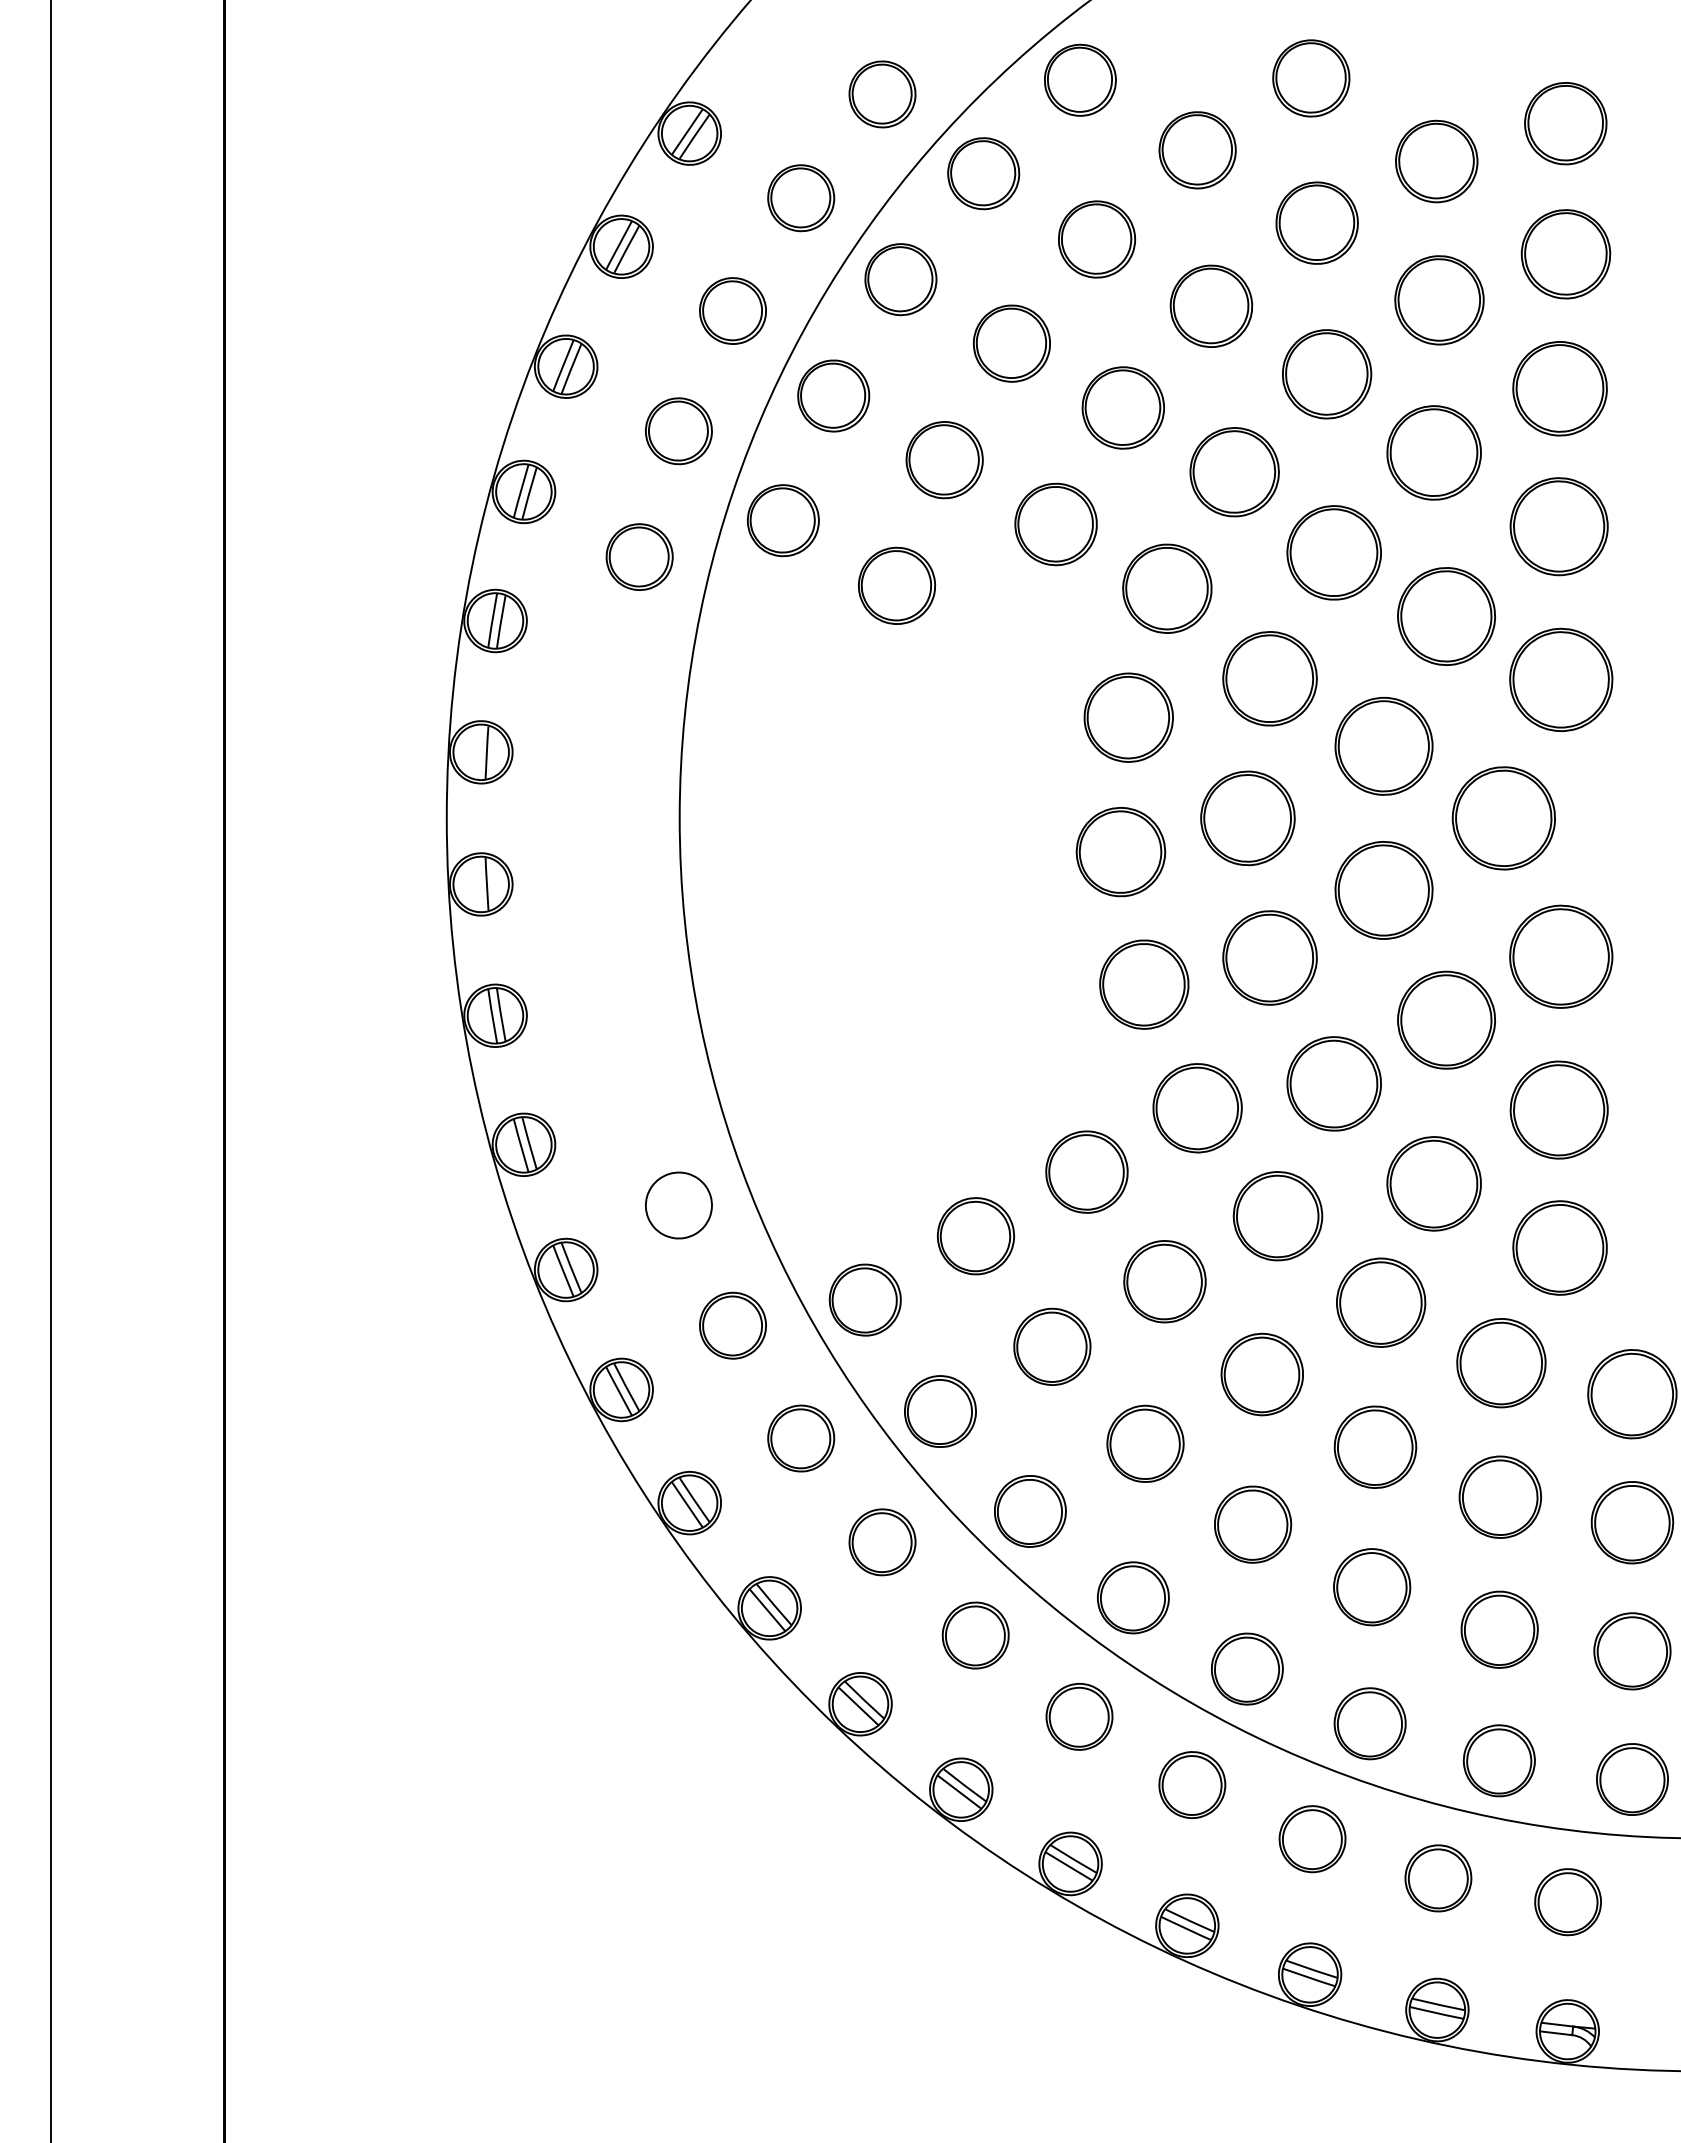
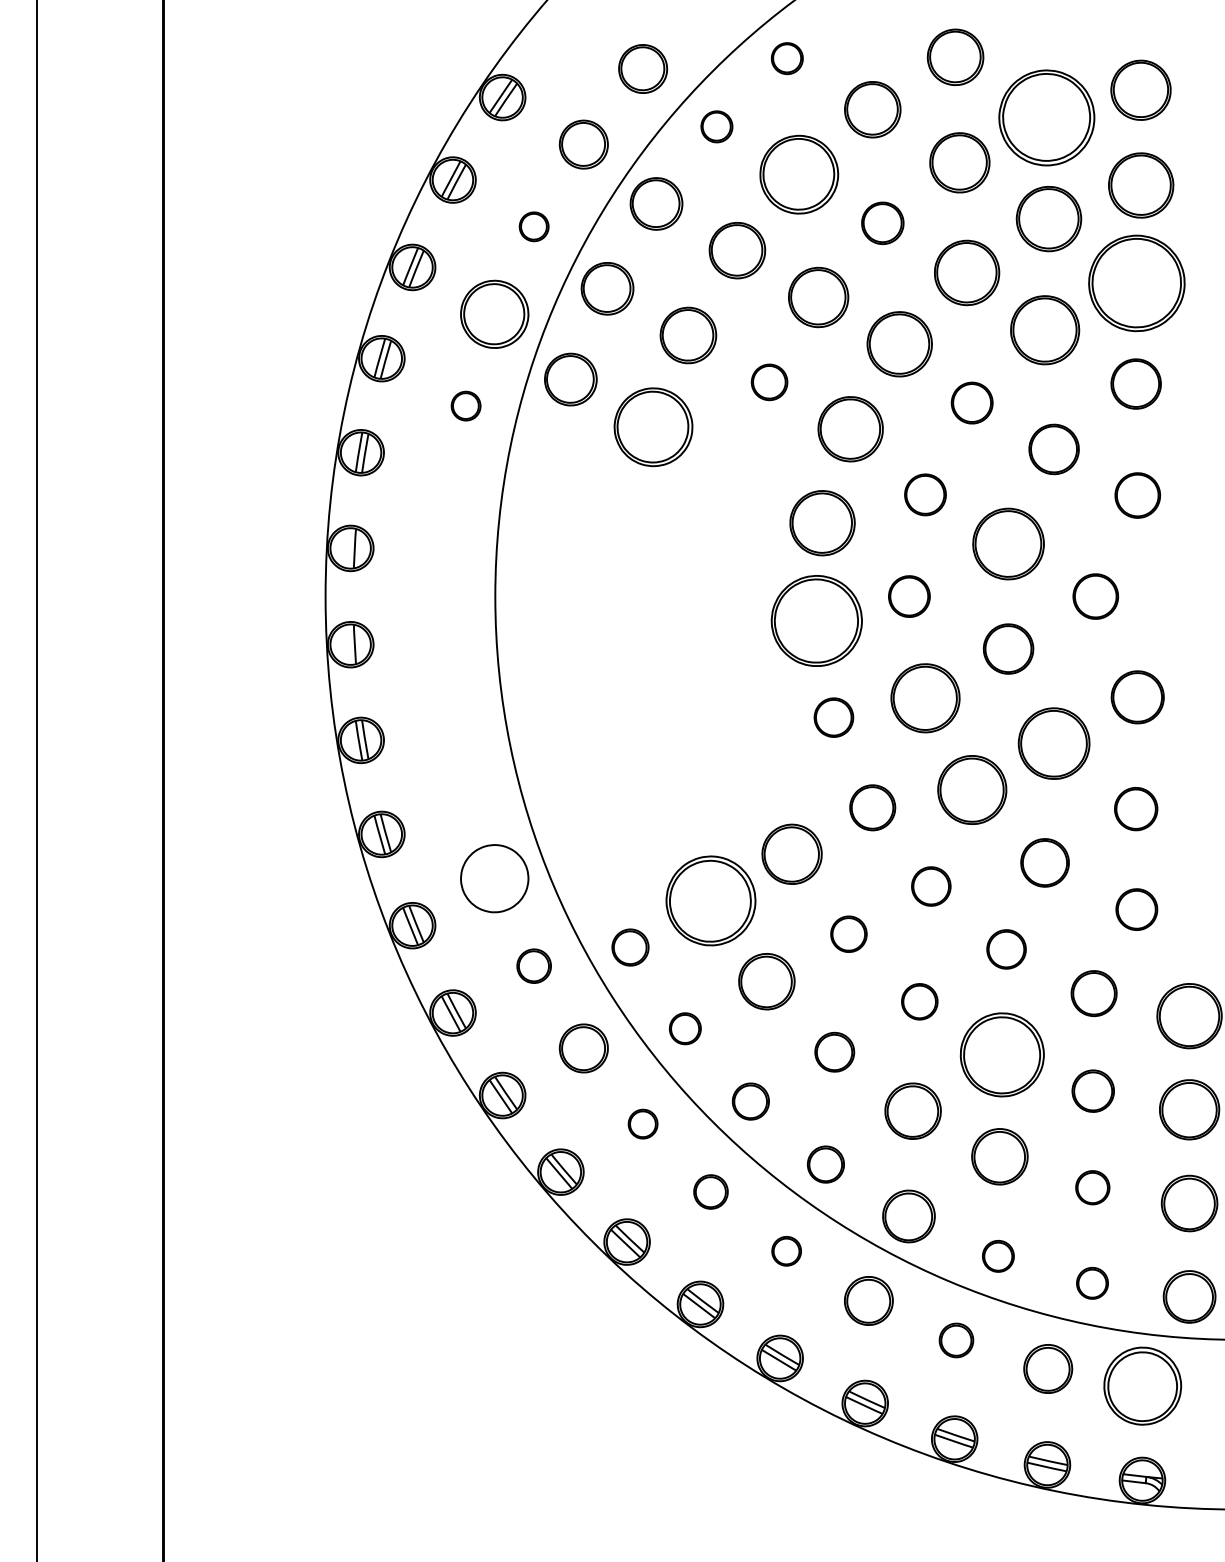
part: (1080, 79) -> (787, 58), size x0.6
part: (1436, 161) -> (1046, 117), size x1.6
part: (983, 173) -> (716, 126), size x0.6
part: (1097, 239) -> (799, 174), size x1.4
part: (1211, 305) -> (882, 222), size x0.7
part: (732, 310) -> (533, 226), size x0.6
part: (1559, 388) -> (1136, 283), size x1.4
part: (678, 431) -> (494, 314), size x1.4
part: (1055, 524) -> (769, 382), size x0.6
part: (1558, 526) -> (1135, 383), size x0.7
part: (1333, 552) -> (971, 402), size x0.6
part: (639, 556) -> (466, 405), size x0.6
part: (897, 585) -> (654, 426), size x1.4
part: (1446, 616) -> (1054, 449), size x0.7
part: (1269, 678) -> (925, 494), size x0.6
part: (1561, 679) -> (1137, 495), size x0.6
part: (1247, 818) -> (909, 596), size x0.6
part: (1503, 818) -> (1095, 596), size x0.6
part: (1120, 852) -> (816, 621), size x1.4
part: (1383, 890) -> (1008, 649), size x0.7
part: (1561, 956) -> (1137, 697), size x0.7
part: (1144, 984) -> (834, 717), size x0.6
part: (1197, 1108) -> (872, 807), size x0.7
part: (1558, 1109) -> (1135, 808), size x0.6
part: (1433, 1183) -> (1044, 862), size x0.7
part: (678, 1205) -> (494, 878), size x1.4
part: (1277, 1216) -> (930, 886), size x0.6
part: (976, 1236) -> (711, 901), size x1.6
part: (1559, 1247) -> (1136, 909), size x0.6
part: (1164, 1281) -> (848, 934), size x0.6
part: (864, 1299) -> (629, 947), size x0.7
part: (1381, 1302) -> (1006, 949), size x0.6
part: (732, 1325) -> (533, 966), size x0.7
part: (1501, 1363) -> (1094, 993), size x0.7
part: (1261, 1374) -> (919, 1001), size x0.6
part: (940, 1411) -> (685, 1028), size x0.6
part: (1145, 1443) -> (834, 1052), size x0.7
part: (1375, 1446) -> (1002, 1054), size x1.4
part: (1499, 1496) -> (1092, 1090), size x0.7
part: (1030, 1511) -> (750, 1101), size x0.7
part: (882, 1542) -> (643, 1124), size x0.6
part: (1133, 1597) -> (826, 1164), size x0.7
part: (1499, 1629) -> (1092, 1187), size x0.6
part: (975, 1635) -> (710, 1191), size x0.7
part: (1079, 1716) -> (786, 1251), size x0.6
part: (1369, 1723) -> (997, 1256), size x0.6
part: (1498, 1760) -> (1091, 1283), size x0.6
part: (1312, 1839) -> (956, 1340), size x0.7
part: (1567, 1902) -> (1142, 1386), size x1.6

